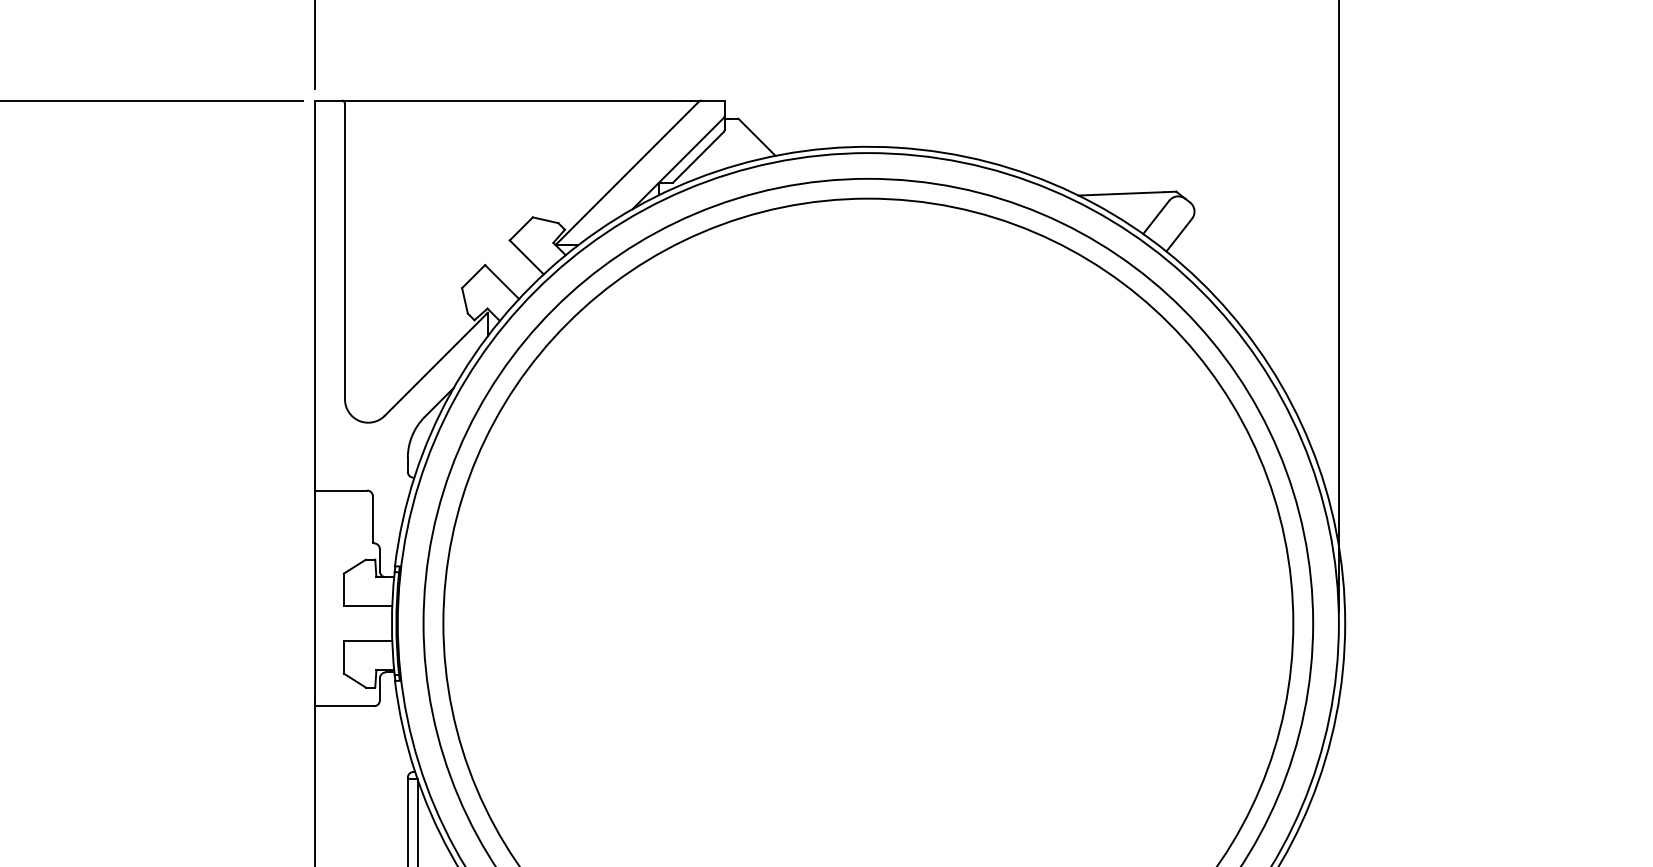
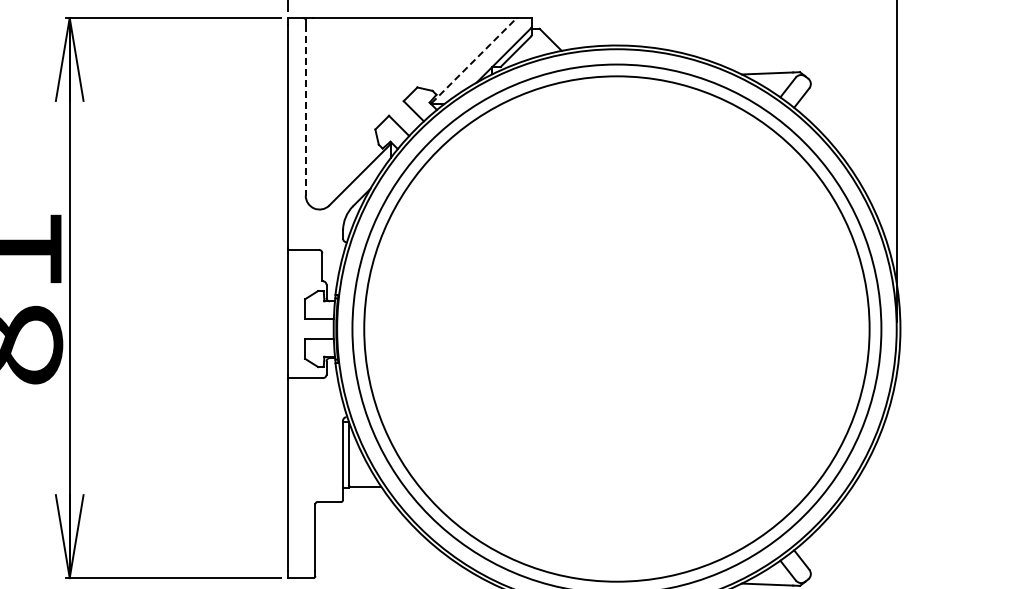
line: (627, 172) -> (473, 60), solid -> dashed
line: (344, 256) -> (305, 110), solid -> dashed

